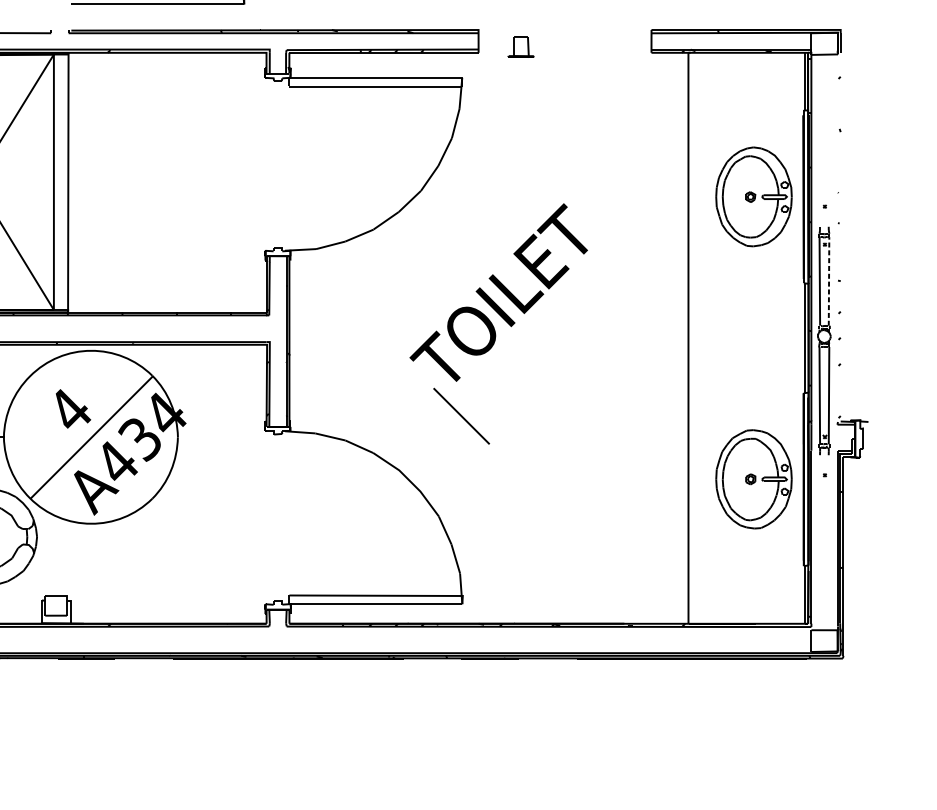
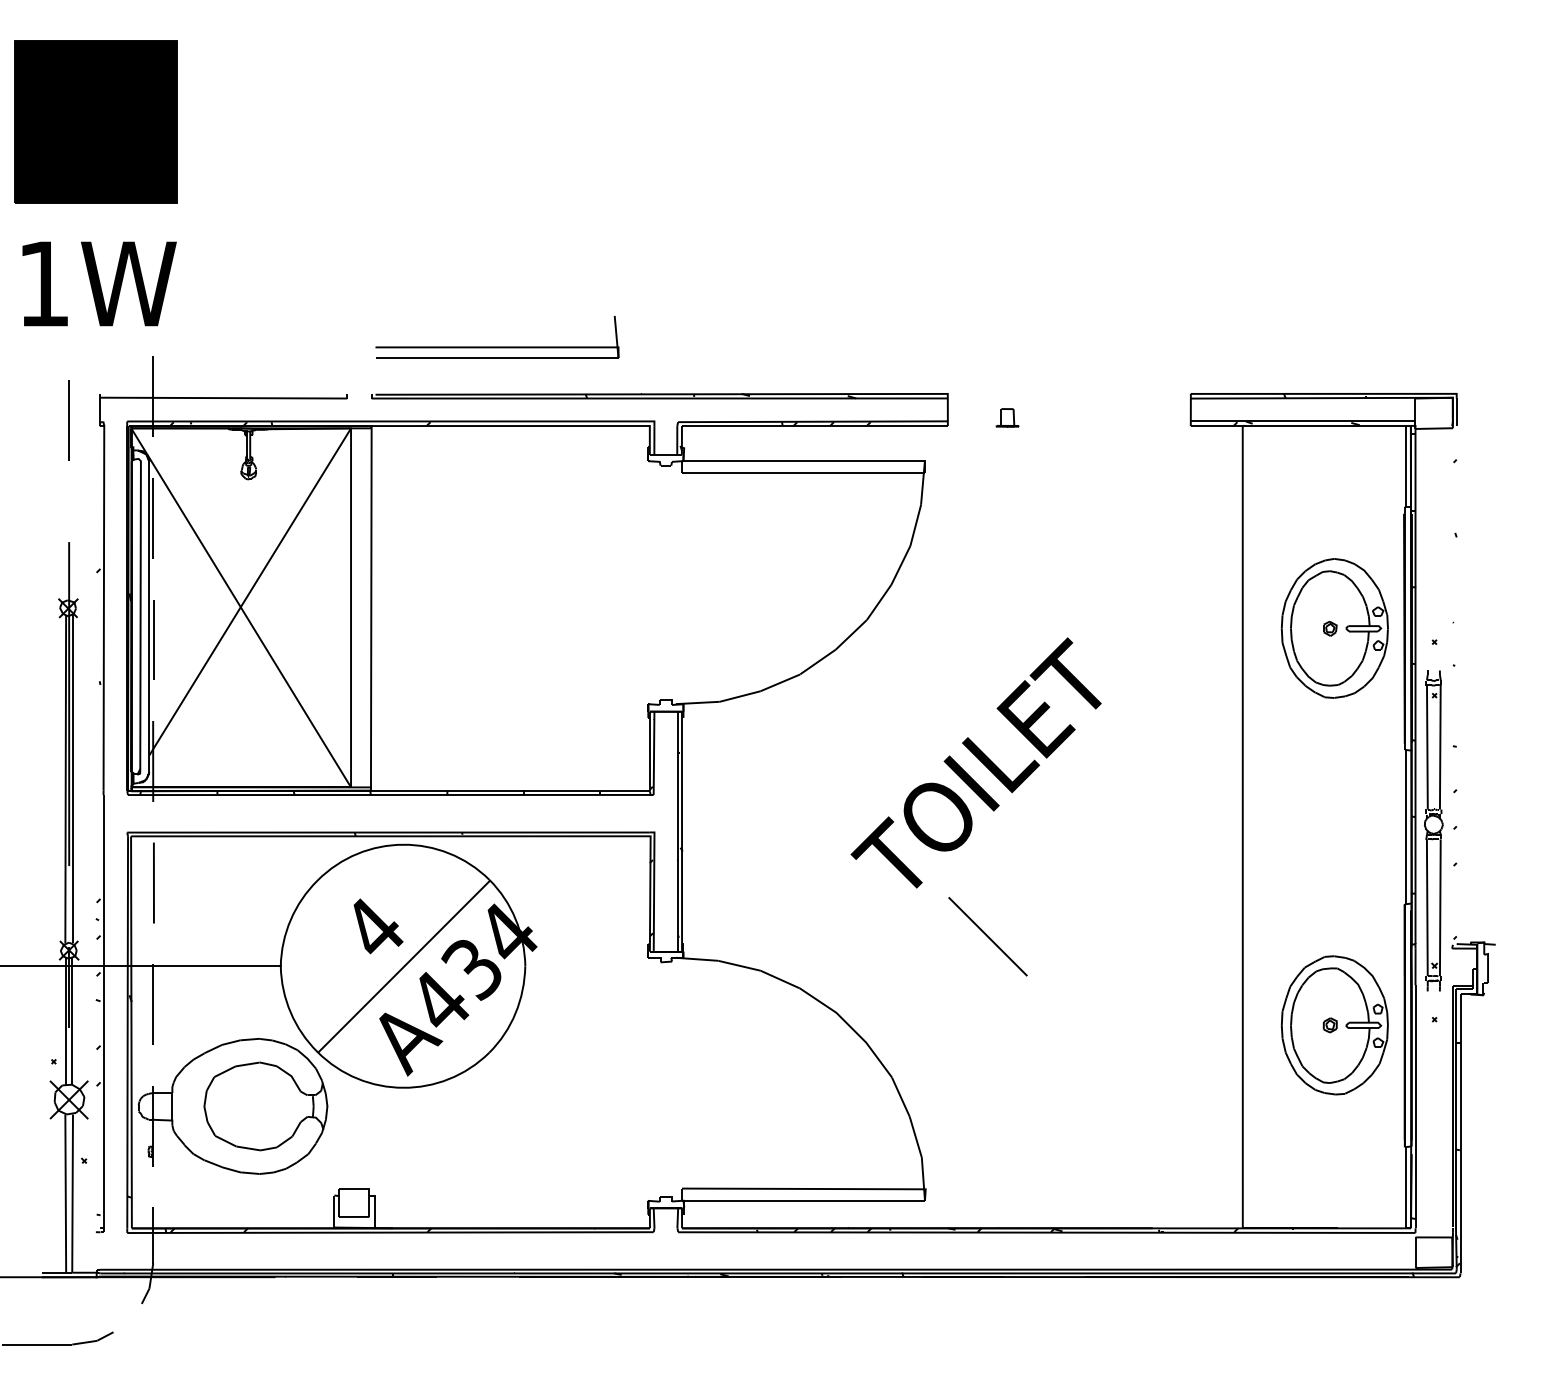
part: (521, 46) -> (1007, 417), size x0.62
line: (829, 280) -> (1440, 745), dashed -> solid
line: (461, 416) -> (987, 936), moved

